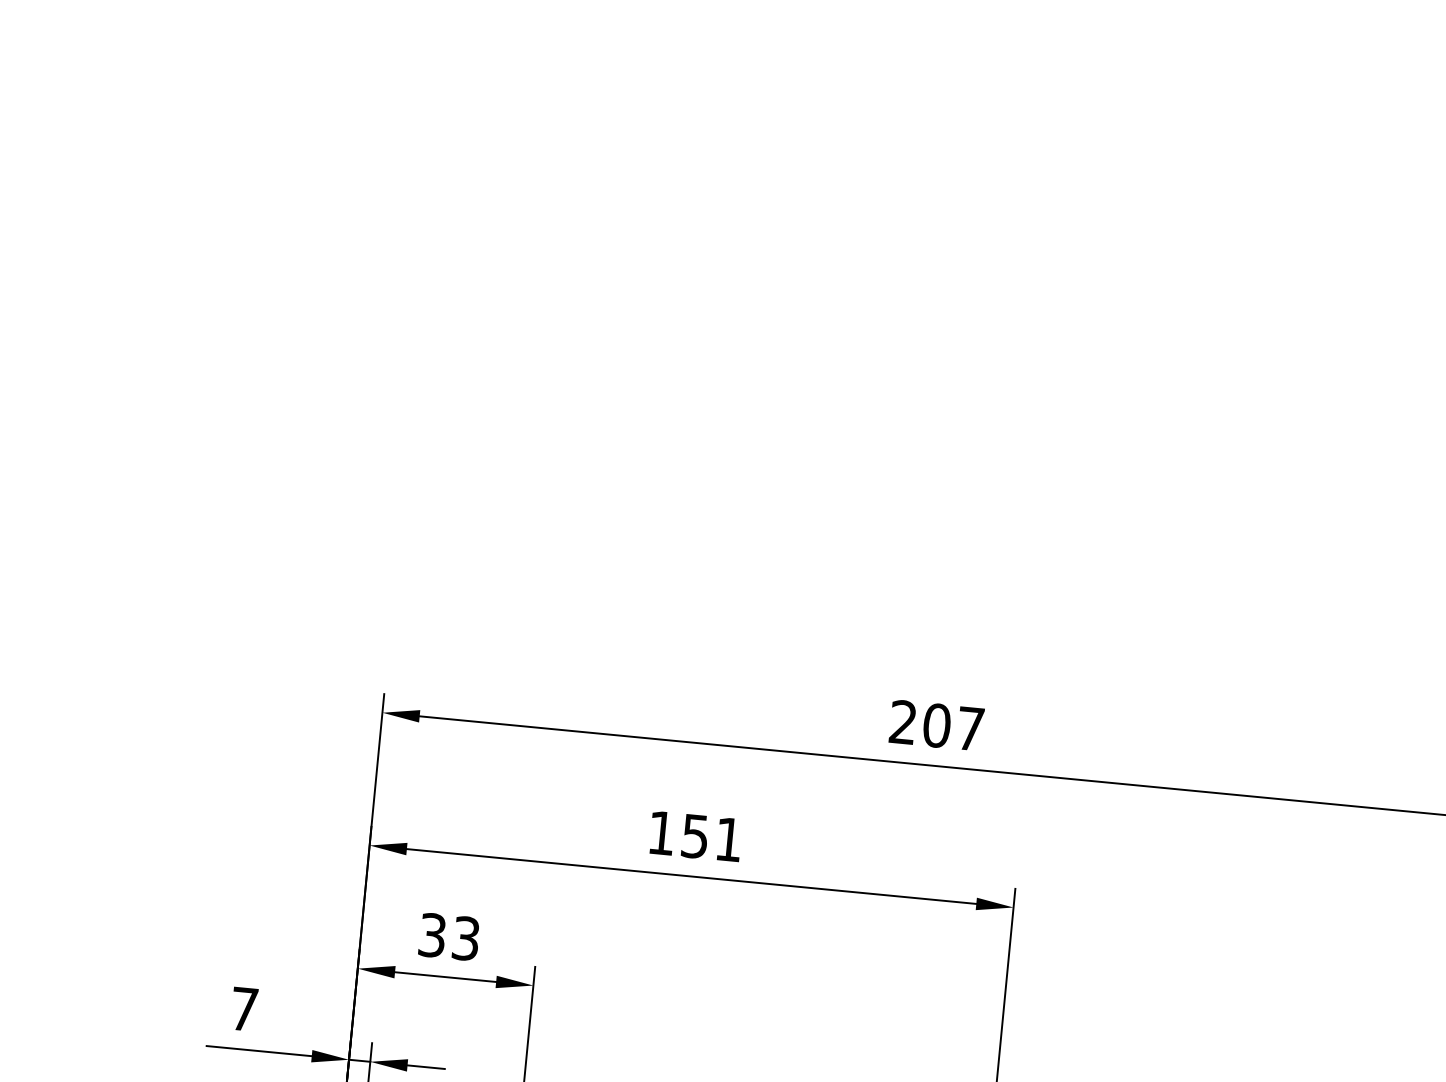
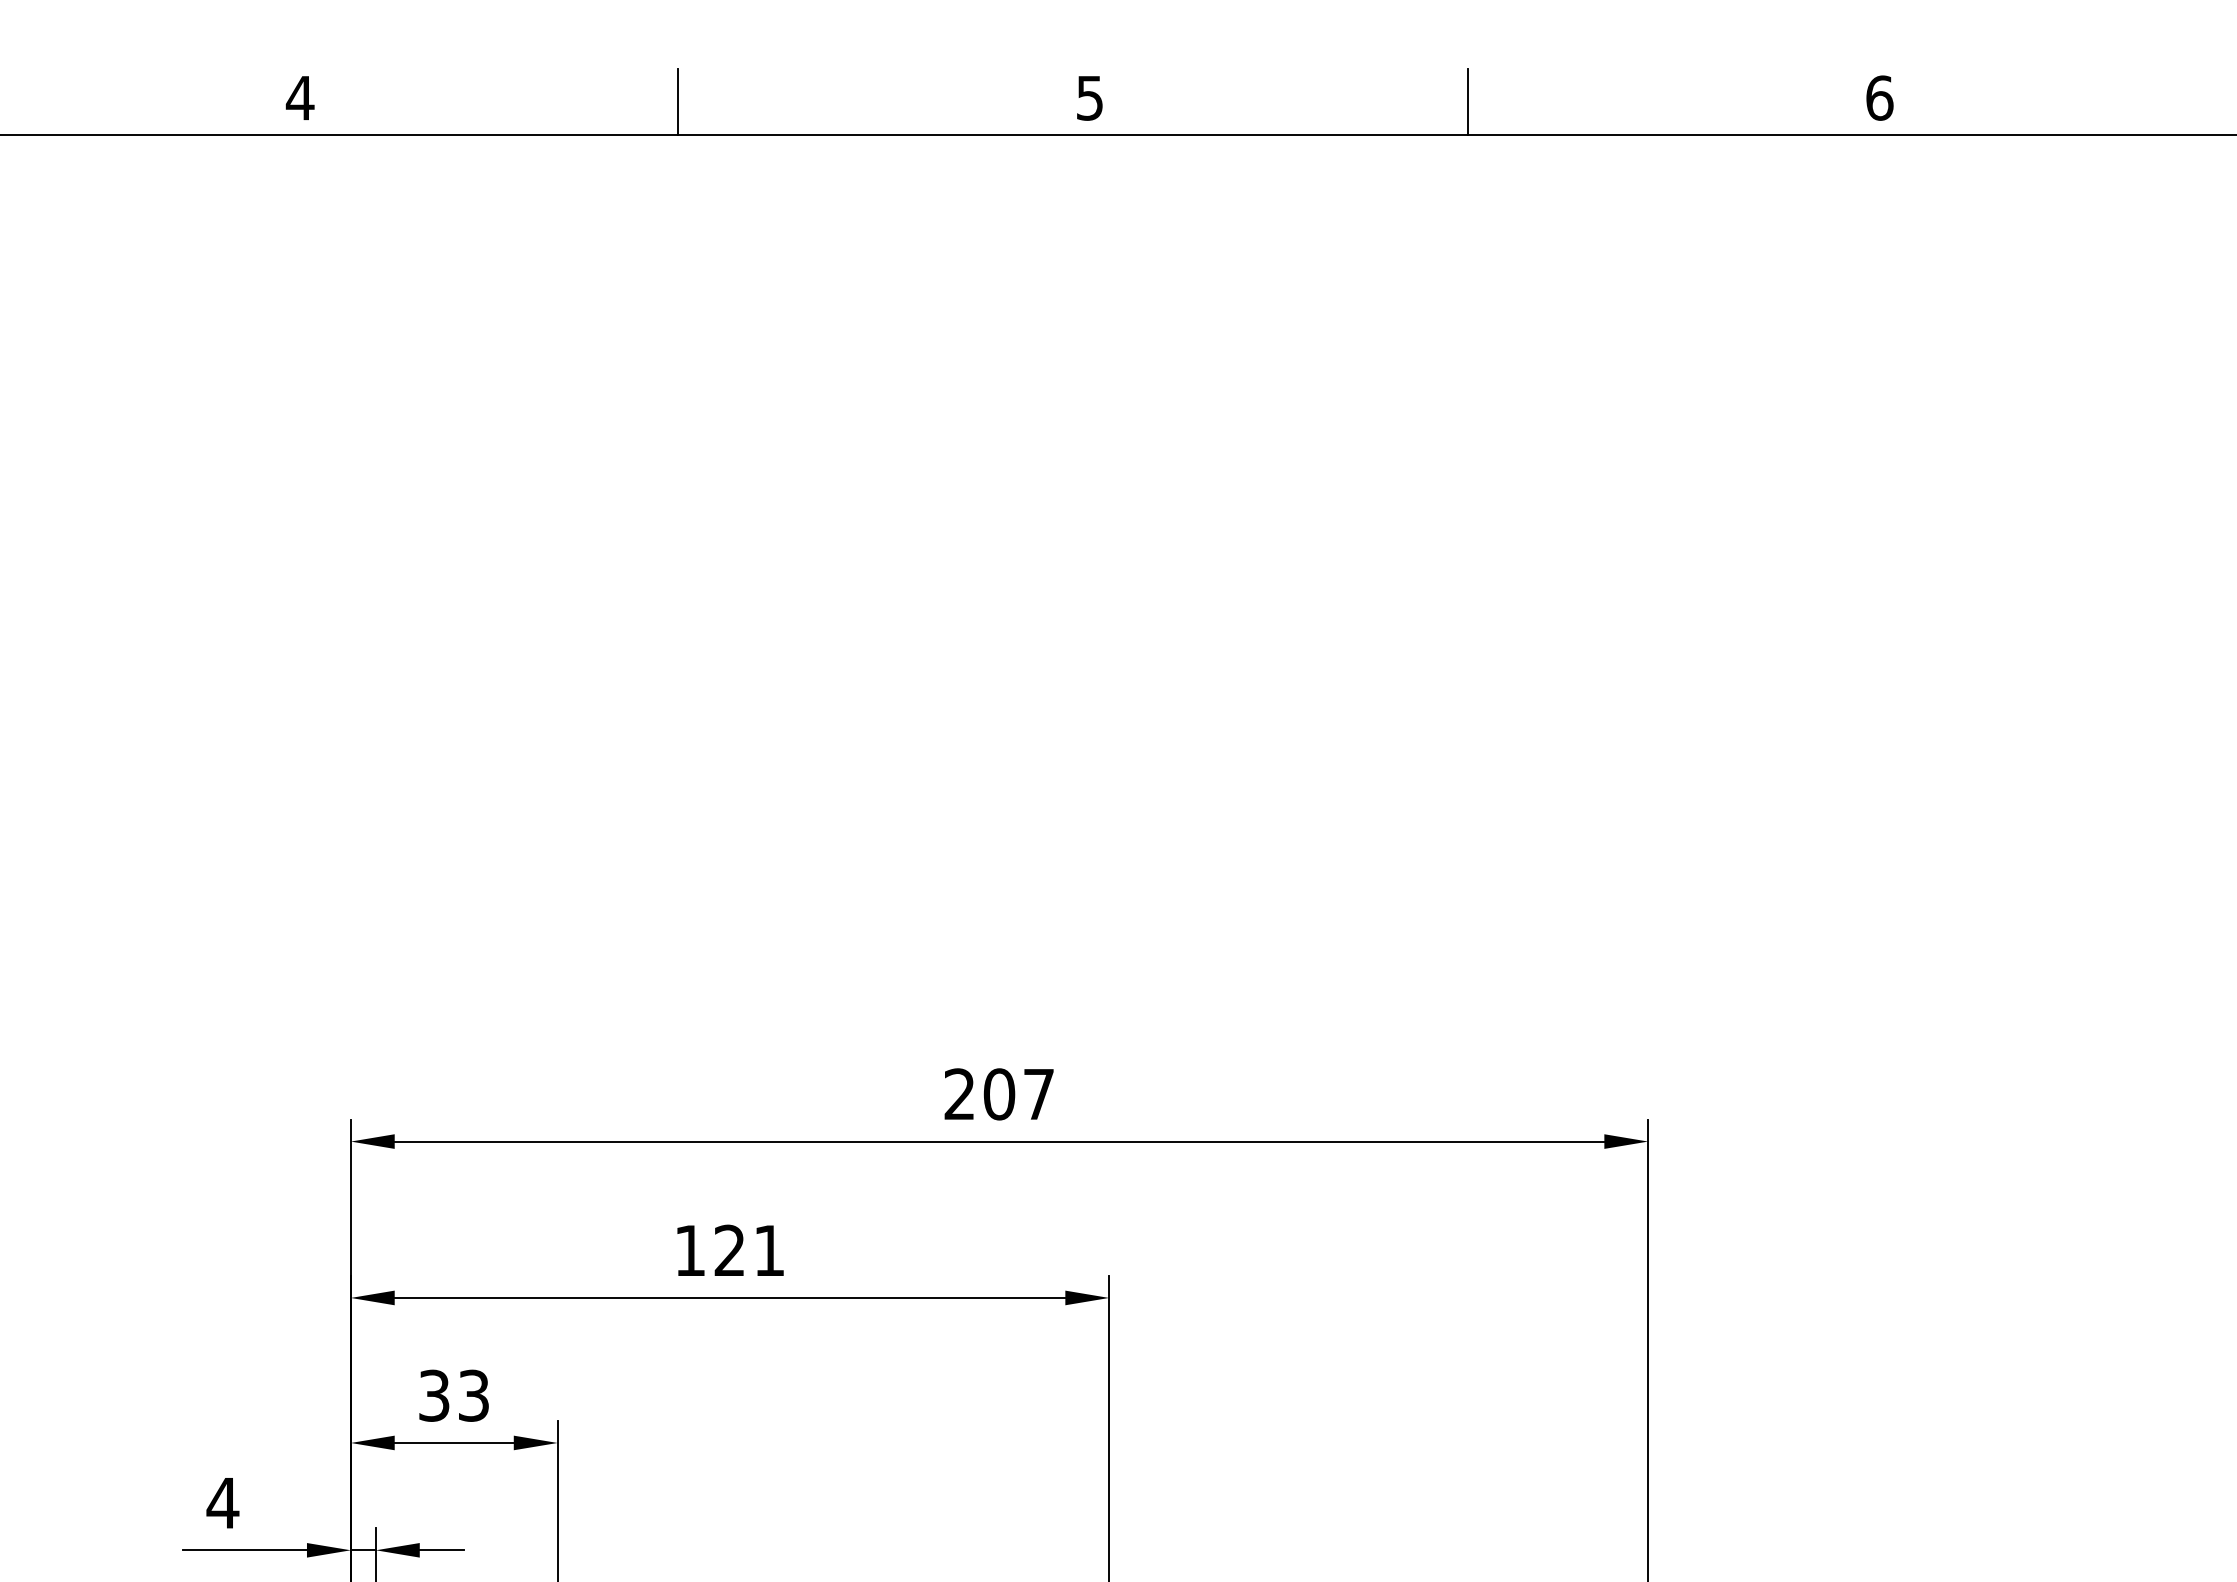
text: (695, 836) -> (729, 1250), 151 -> 121
text: (243, 1009) -> (222, 1503), 7 -> 4

